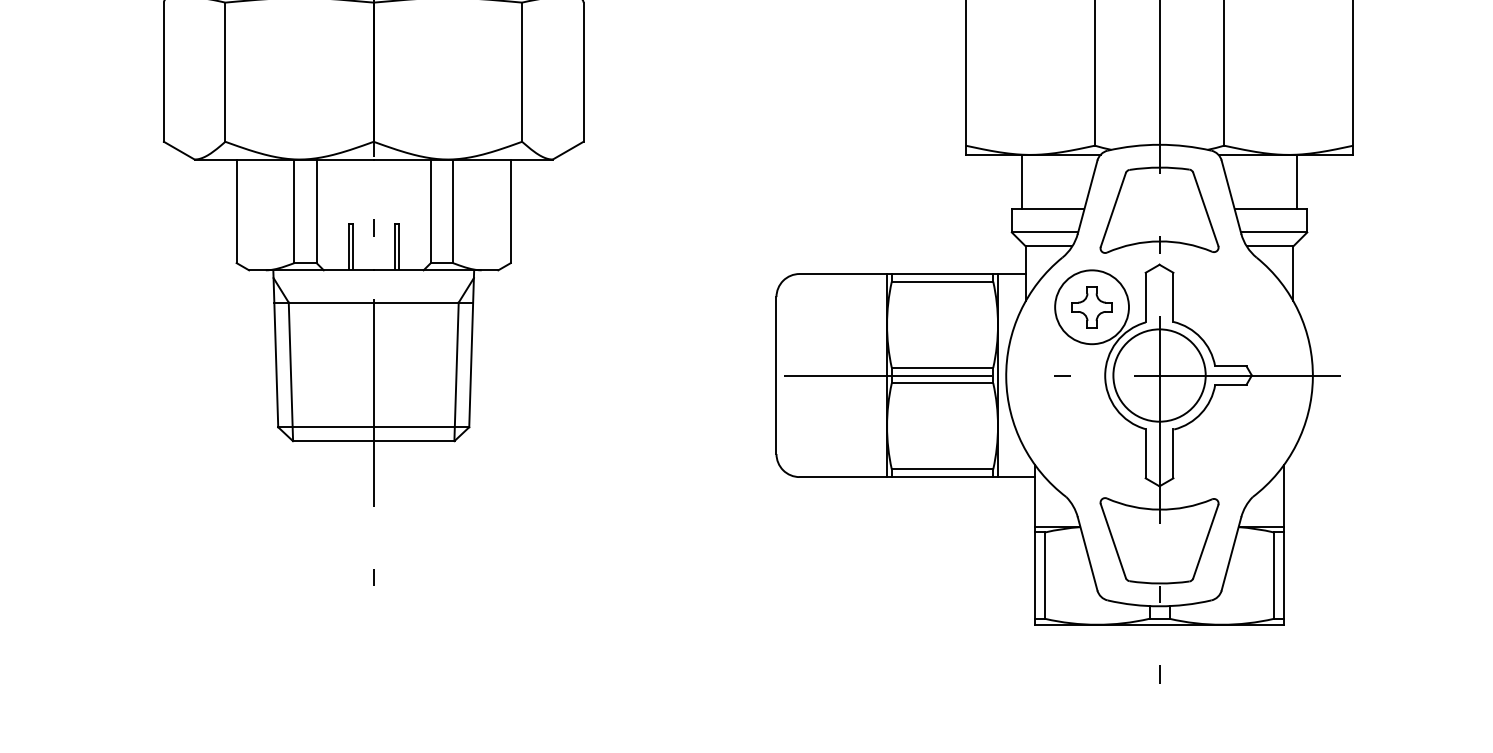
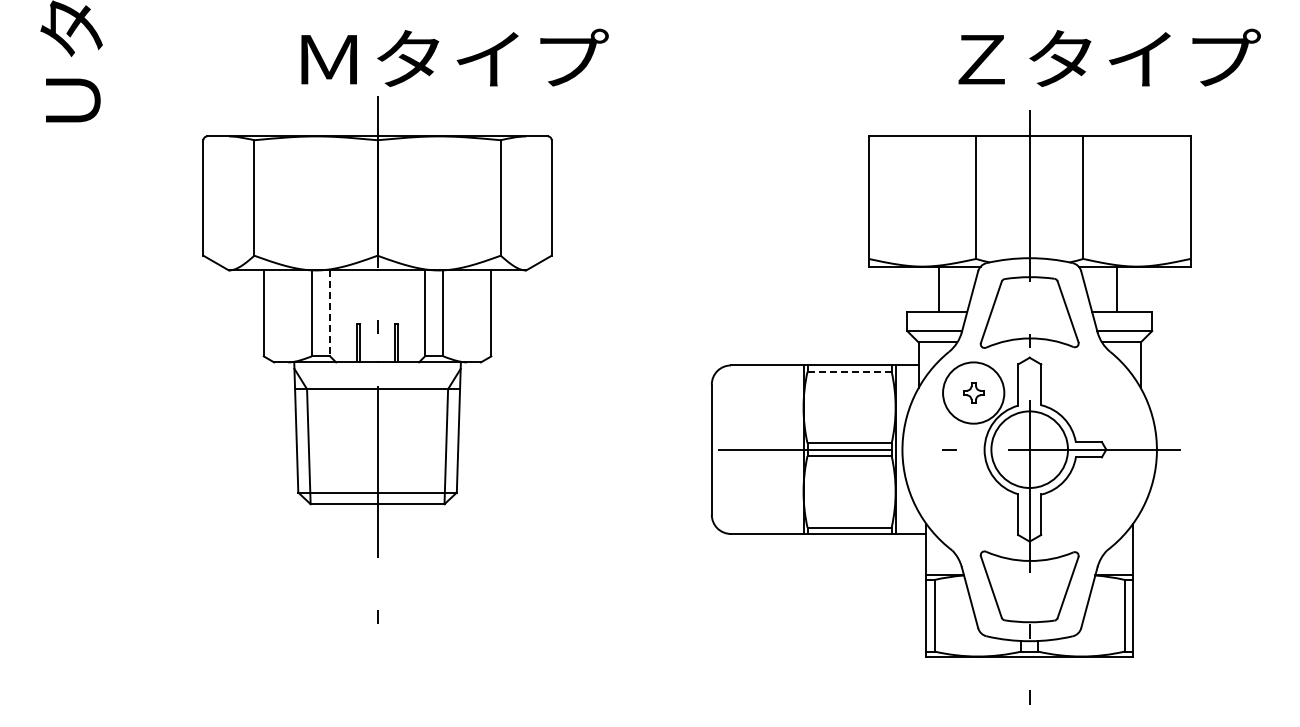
line: (1021, 181) -> (938, 288), moved
line: (1296, 181) -> (1117, 288), moved
line: (317, 211) -> (330, 313), solid -> dashed
line: (943, 281) -> (850, 371), solid -> dashed
part: (1091, 306) -> (973, 392), size x0.6

